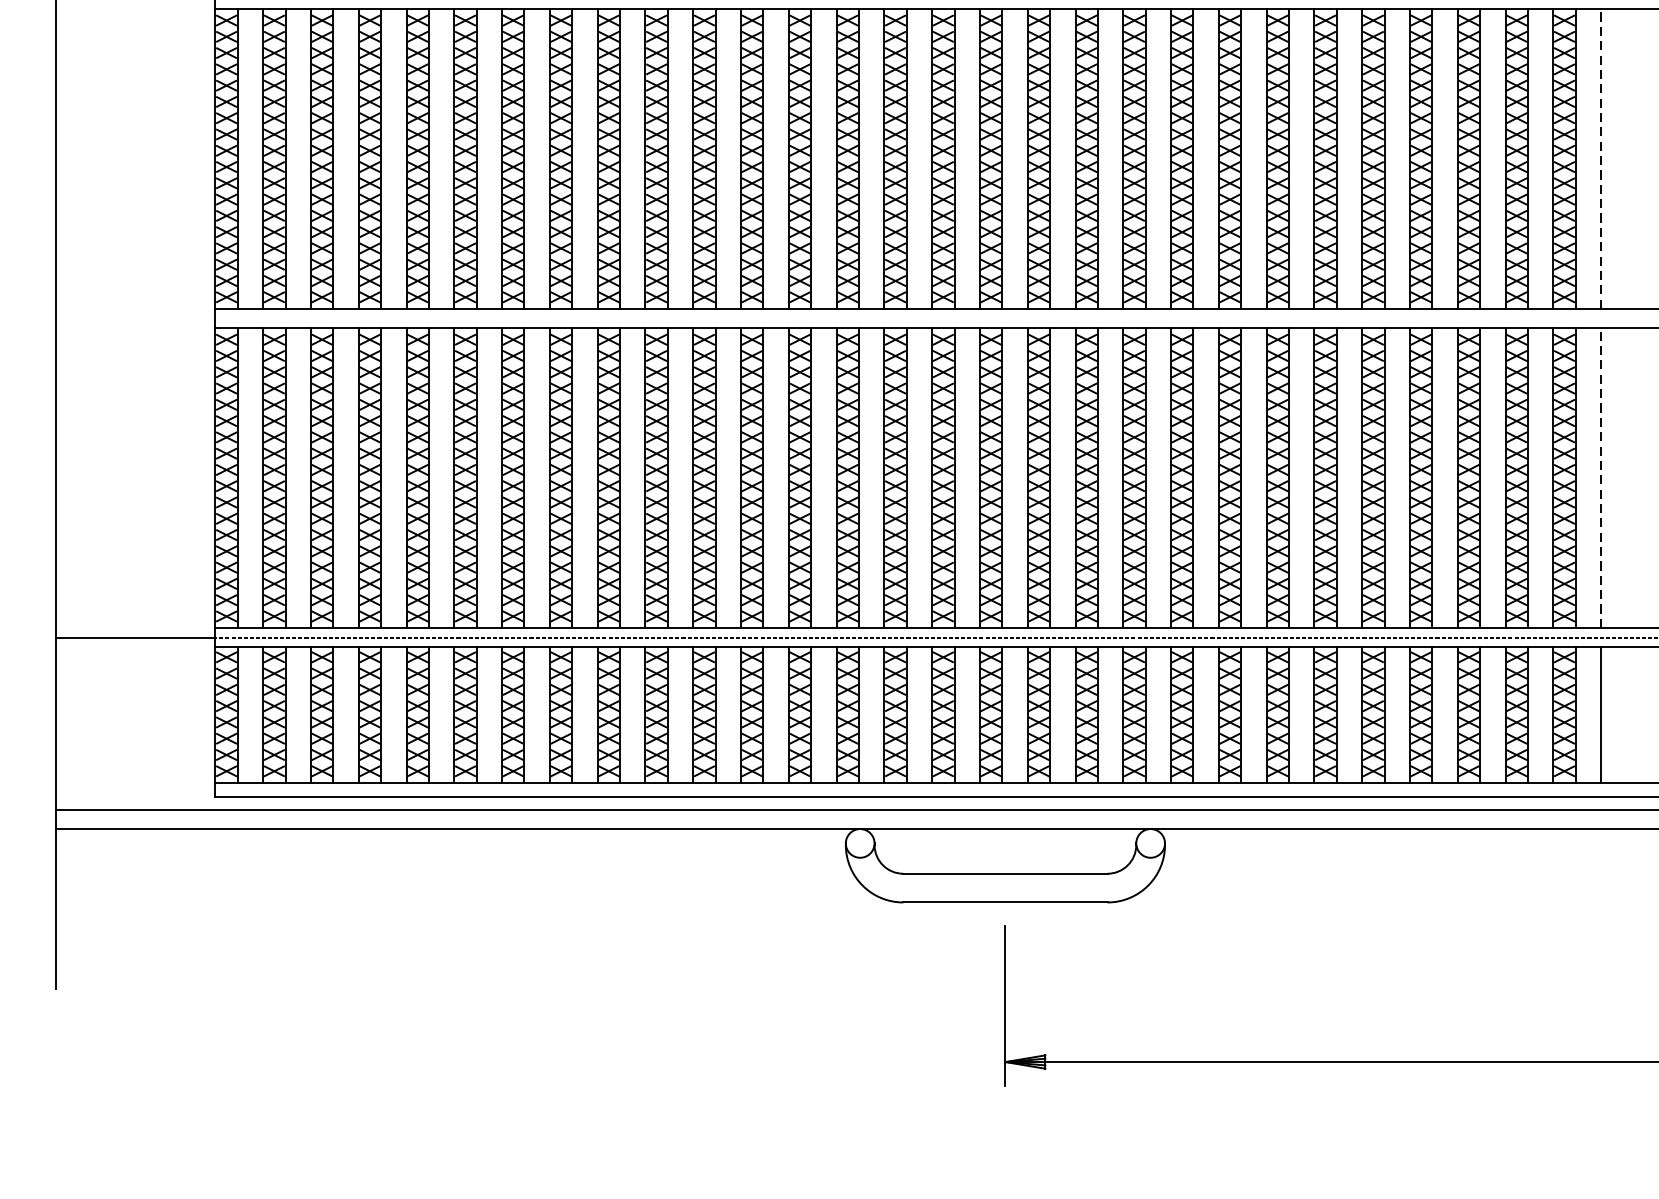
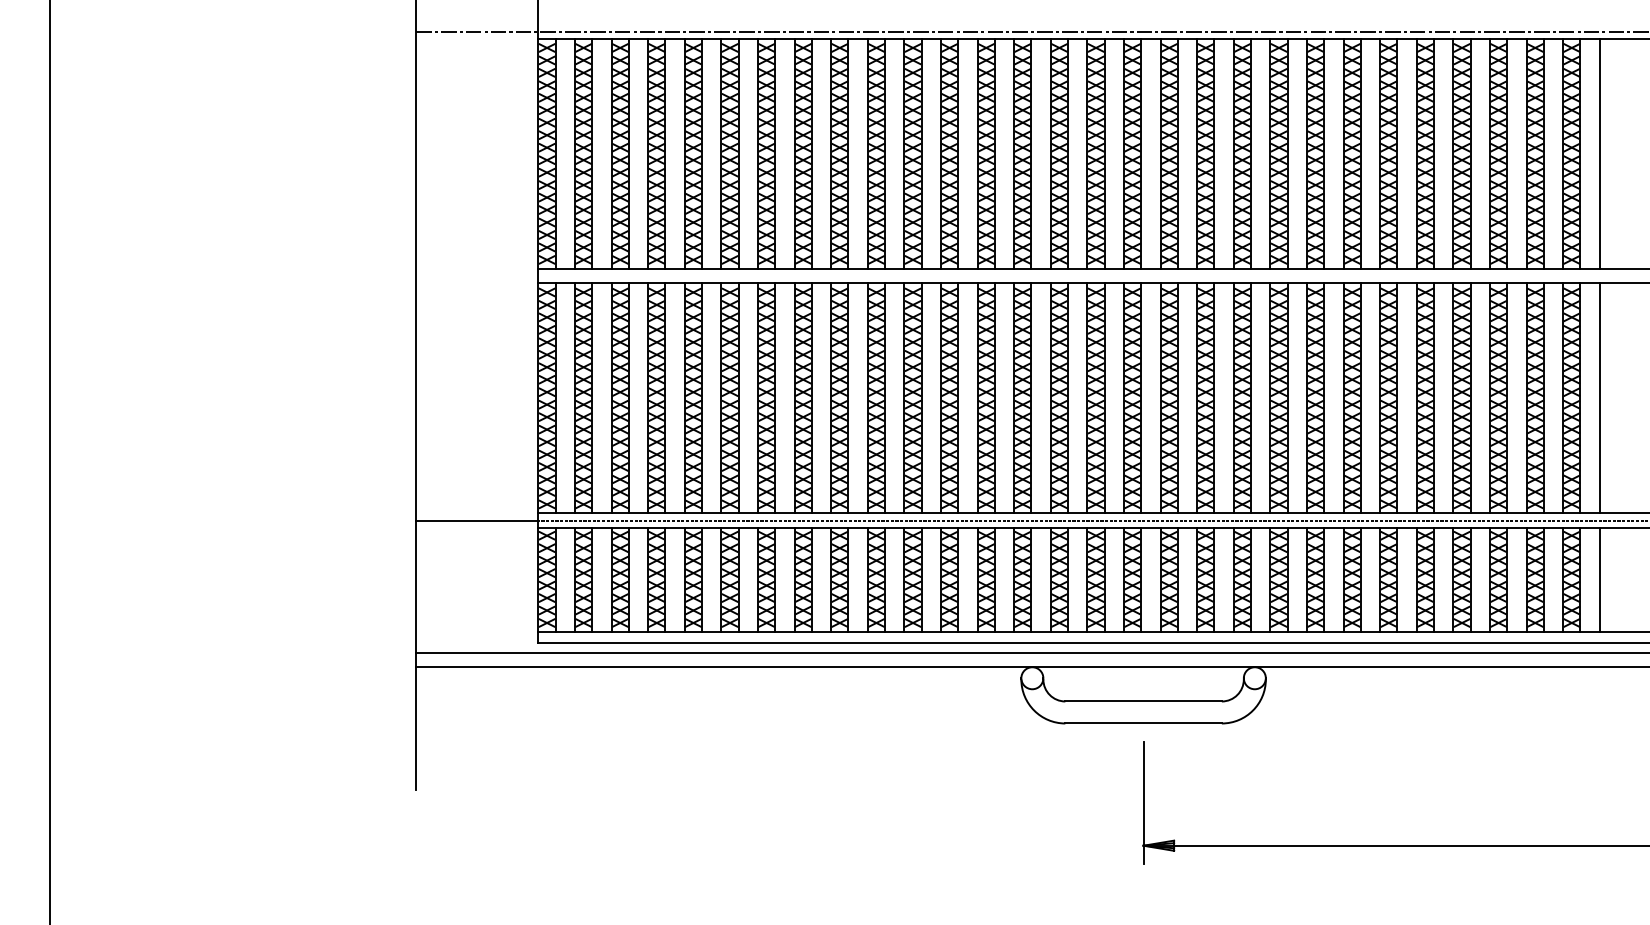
line: (1600, 158) -> (1599, 153), dashed -> solid
line: (1600, 478) -> (1599, 398), dashed -> solid

